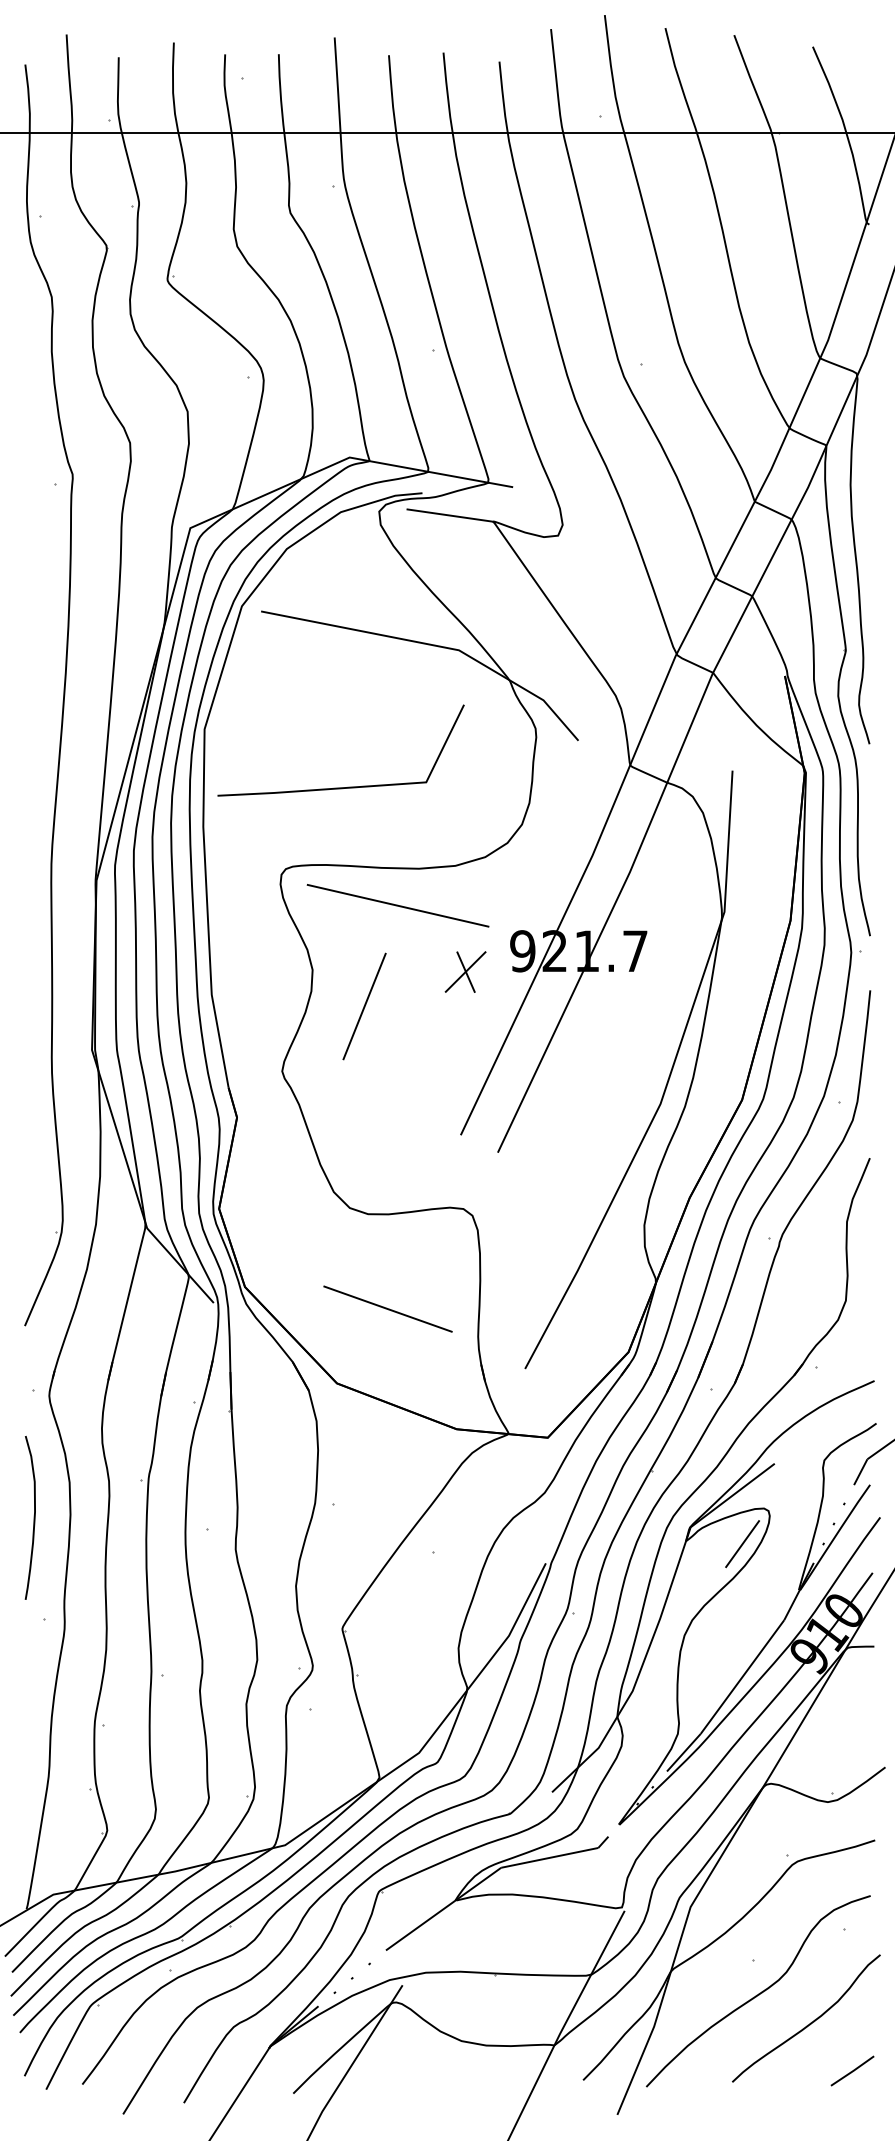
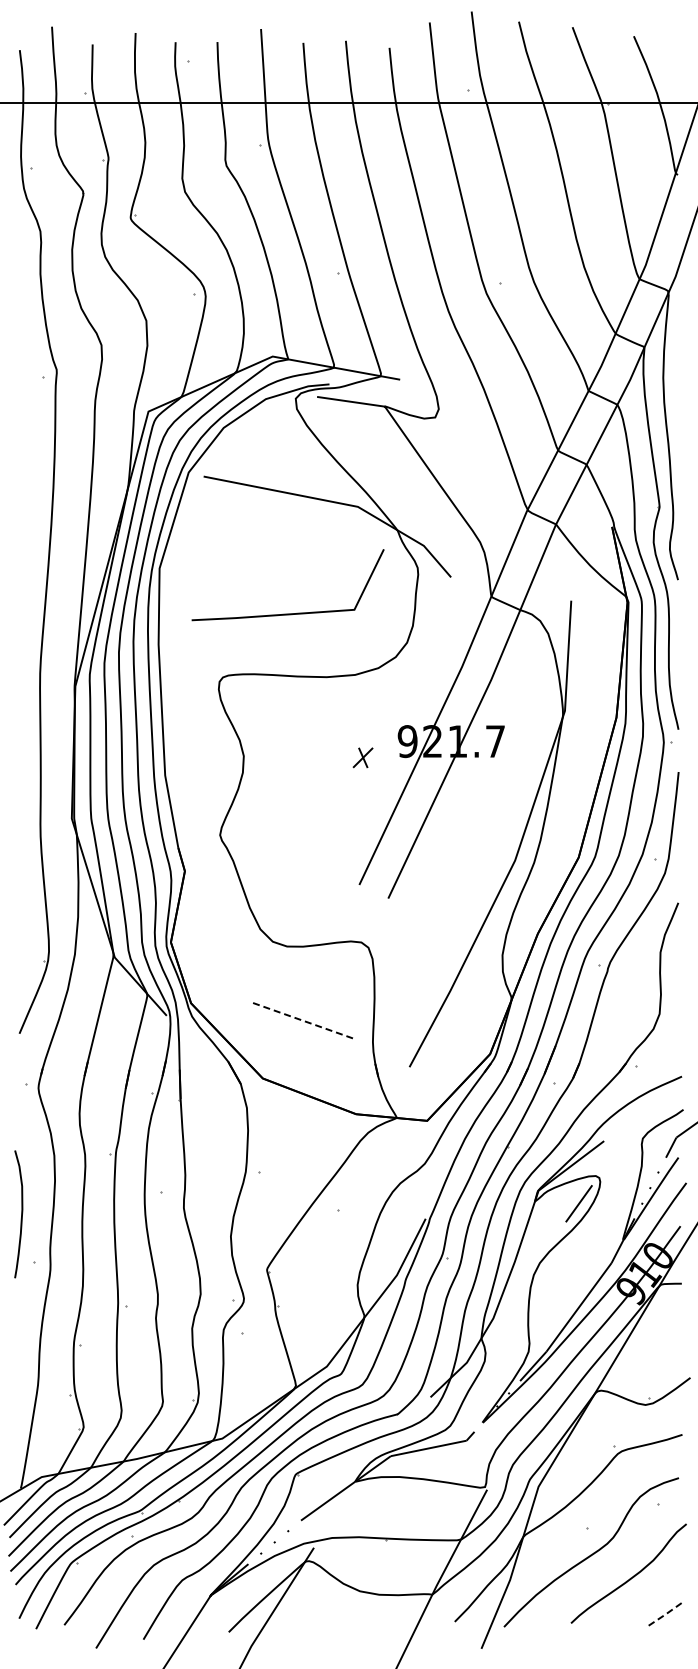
line: (340, 787) -> (287, 613), moved
line: (398, 906) -> (310, 706), removed
part: (464, 971) -> (362, 757), size x0.6
line: (364, 1006) -> (284, 784), removed
line: (387, 1309) -> (302, 1020), solid -> dashed
curve: (33, 1518) -> (21, 1214), moved
line: (853, 2070) -> (665, 1614), solid -> dashed

